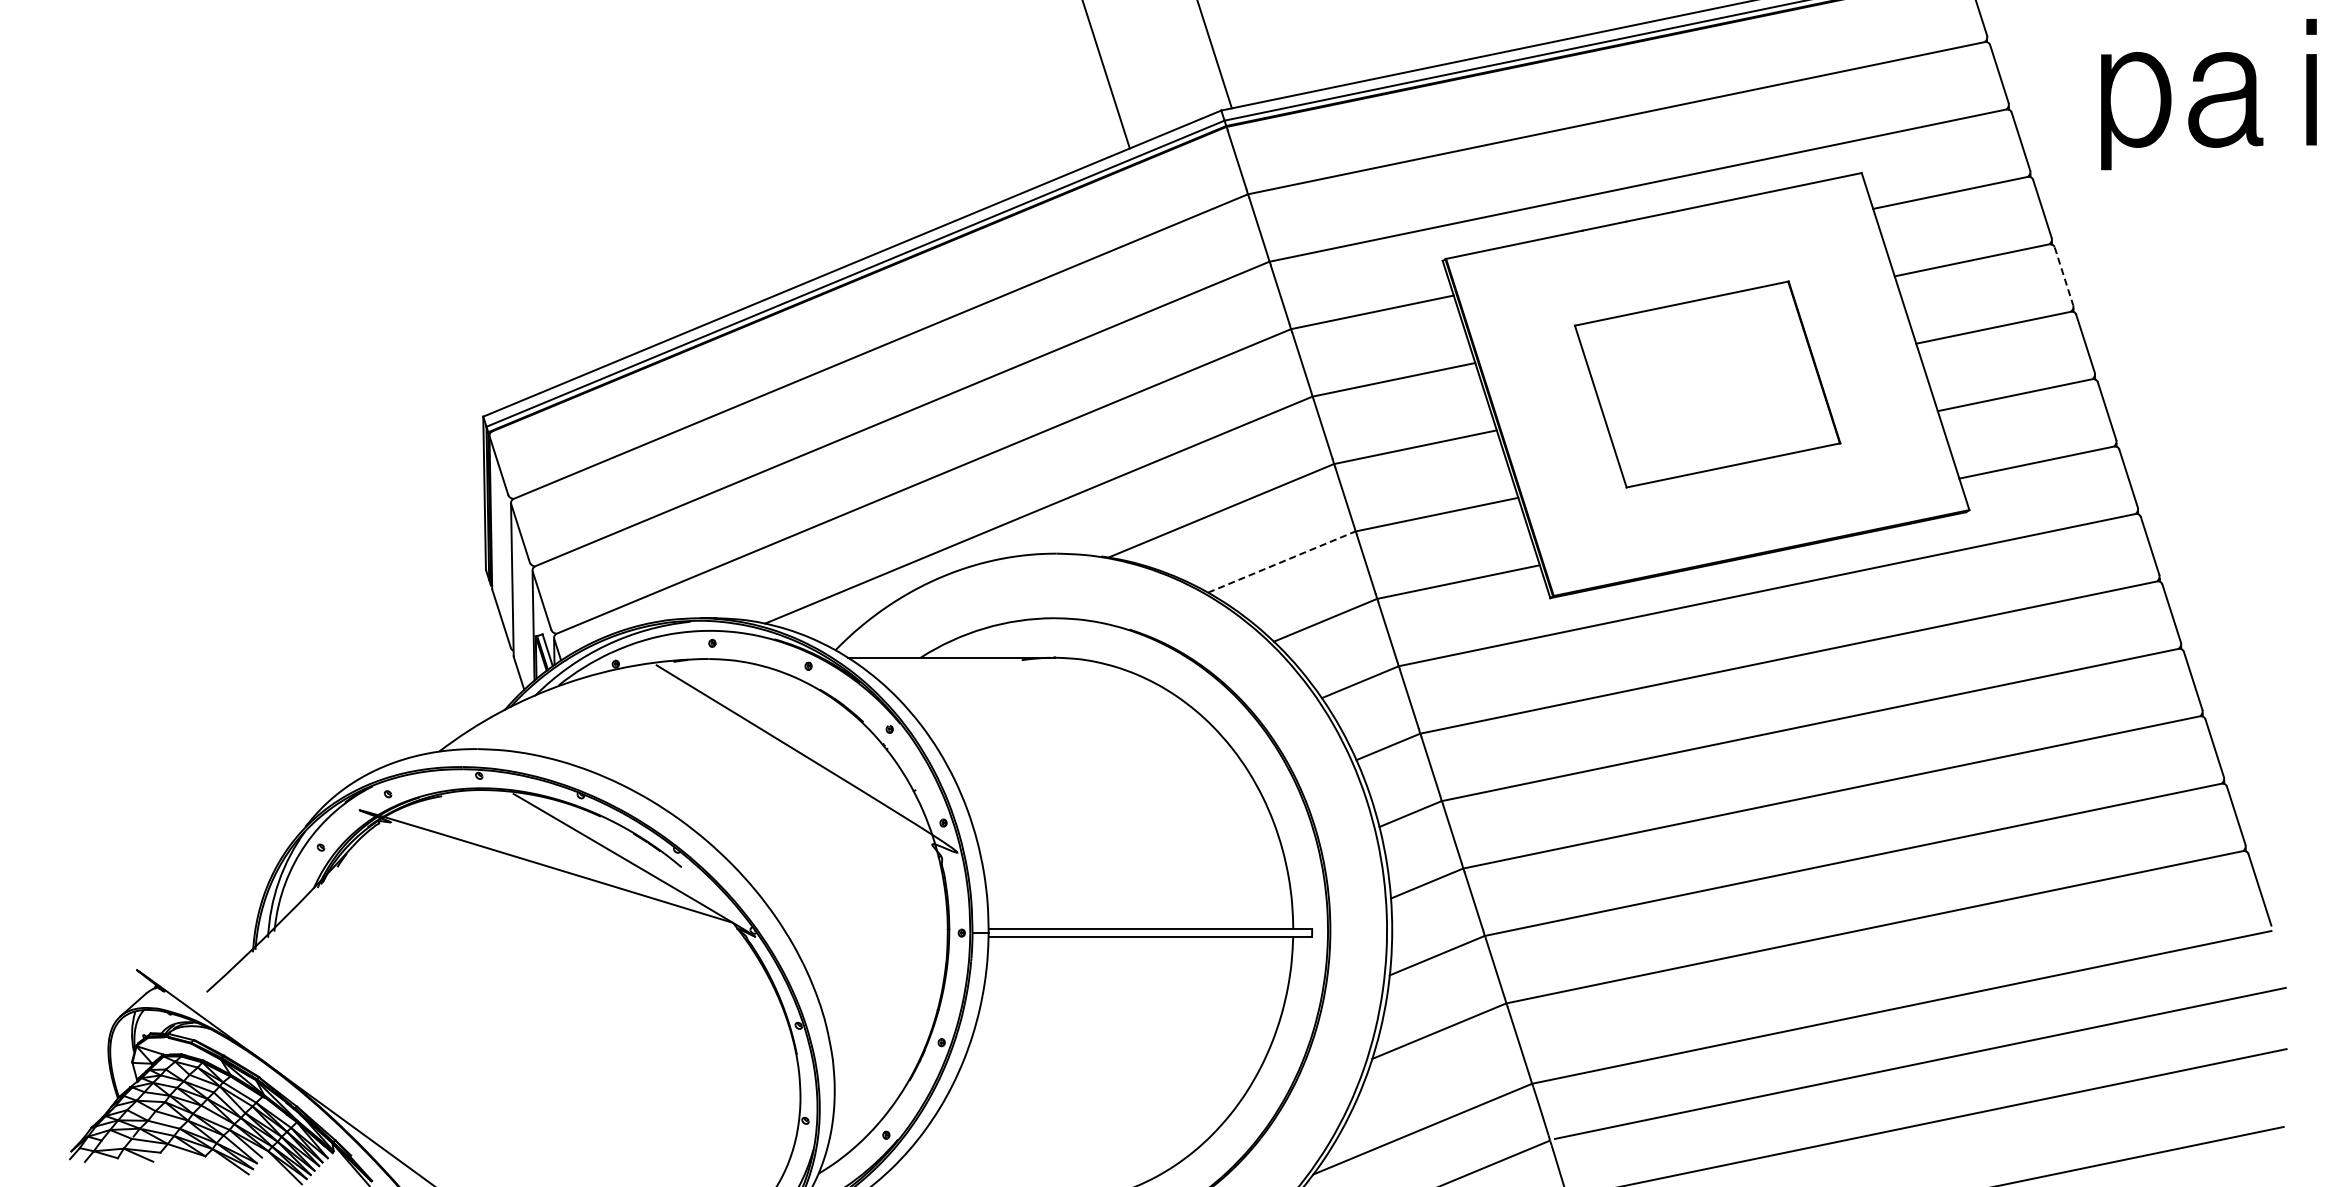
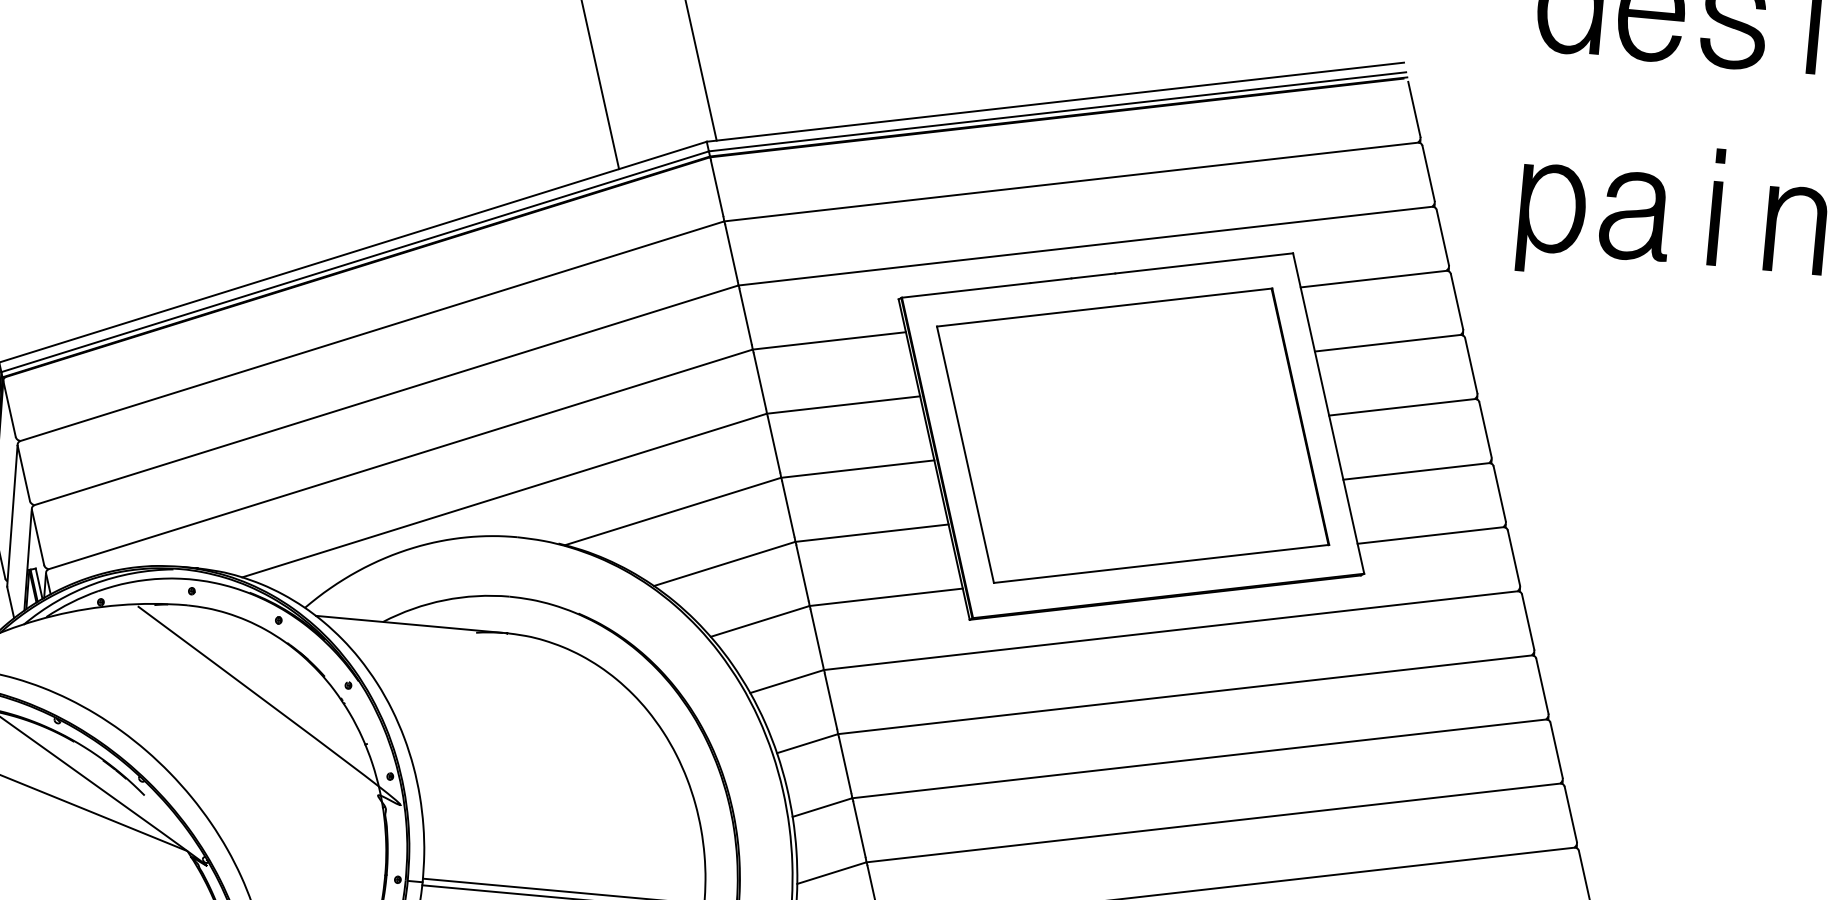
line: (2064, 276) -> (1471, 365), dashed -> solid
part: (1707, 384) -> (1132, 435), size x1.67
line: (1281, 562) -> (724, 564), dashed -> solid

